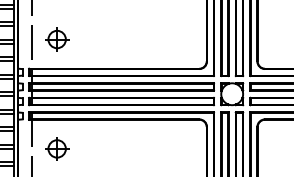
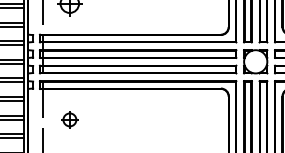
part: (57, 148) -> (70, 119), size x0.7

